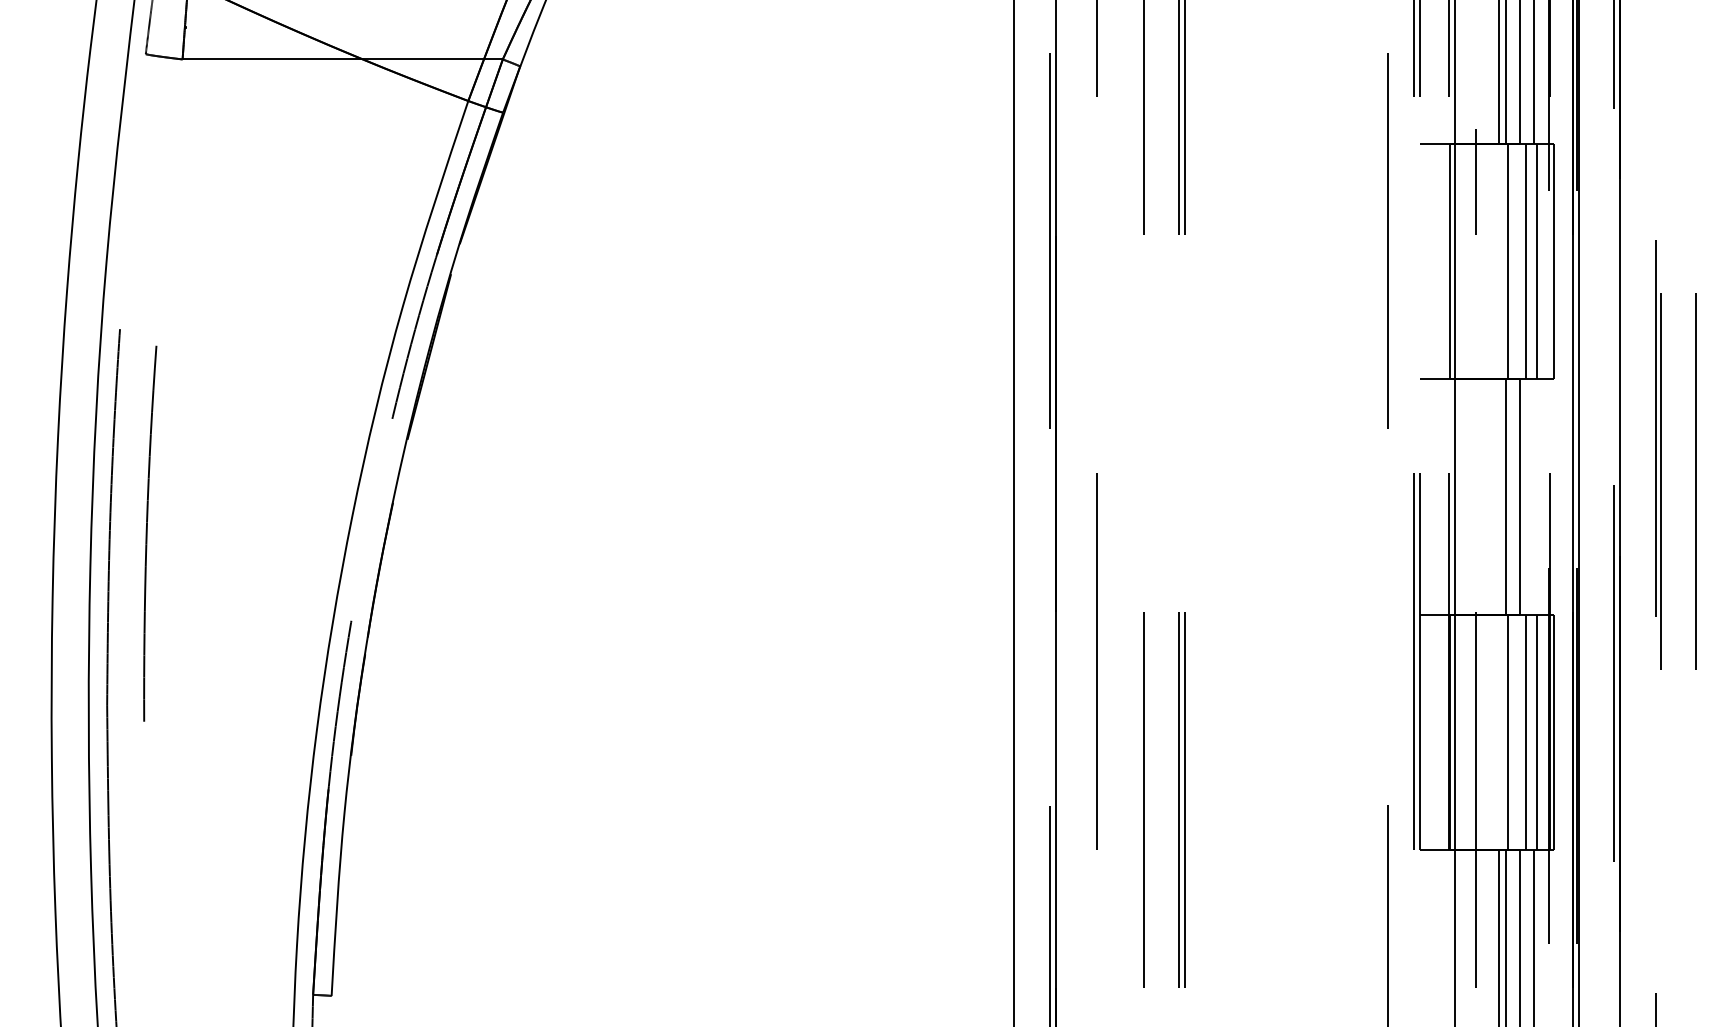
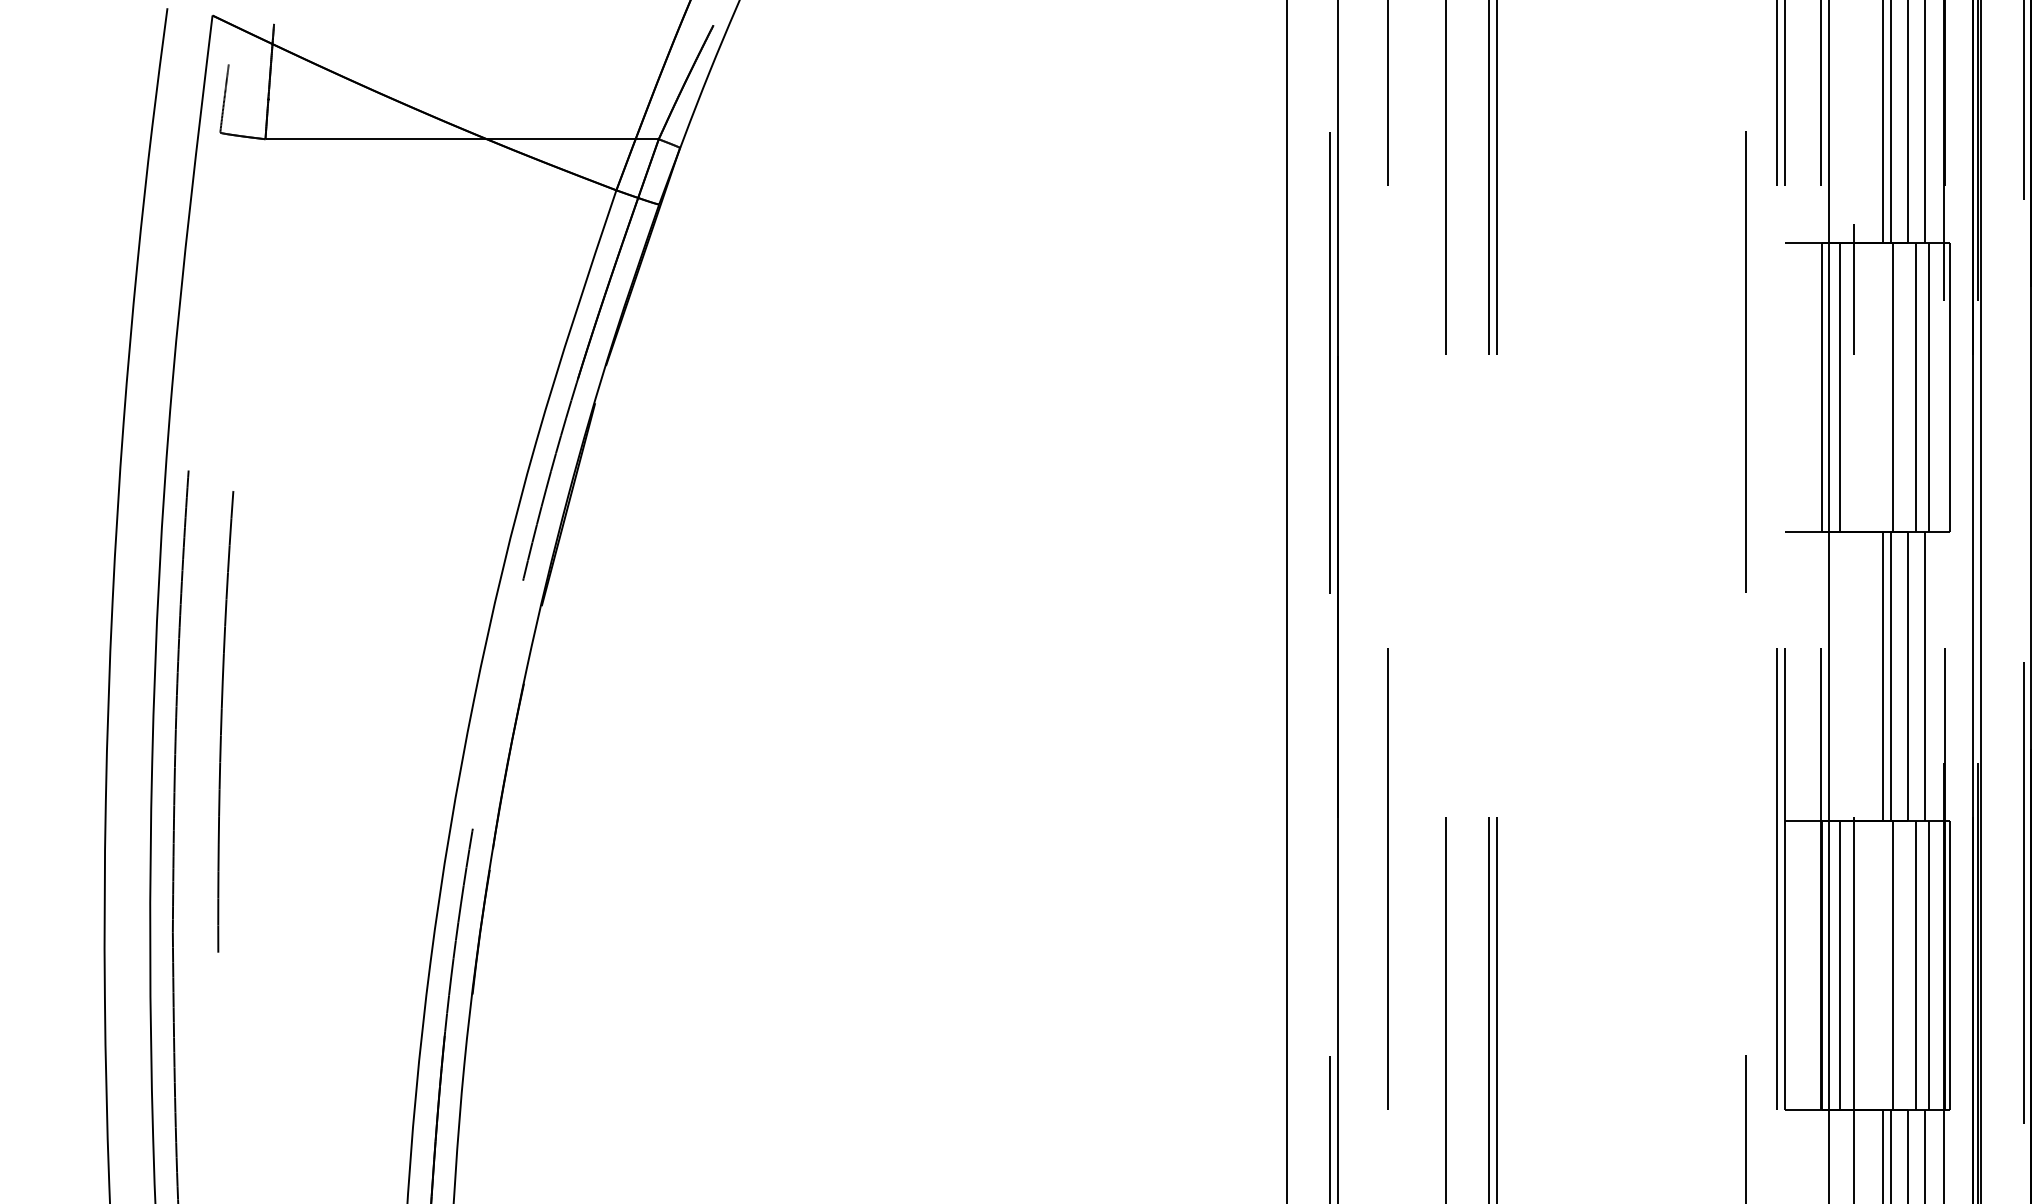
line: (1464, 261) -> (1839, 387), added
line: (1499, 496) -> (1882, 676), added
line: (1533, 496) -> (1924, 676), added
line: (1464, 731) -> (1839, 964), added

